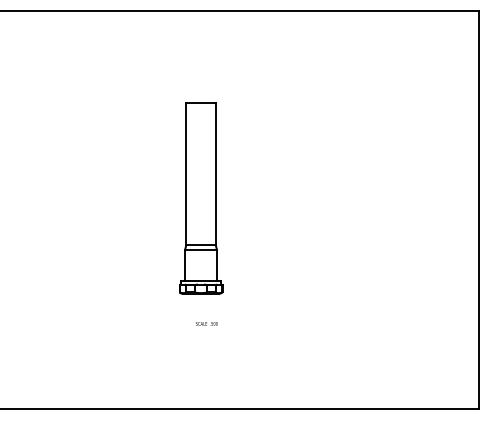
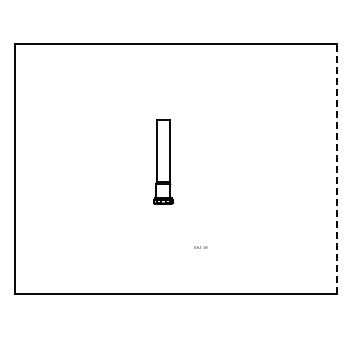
part: (201, 197) -> (163, 161), size x0.7
line: (478, 210) -> (337, 169), solid -> dashed
text: (206, 323) -> (200, 247), moved

